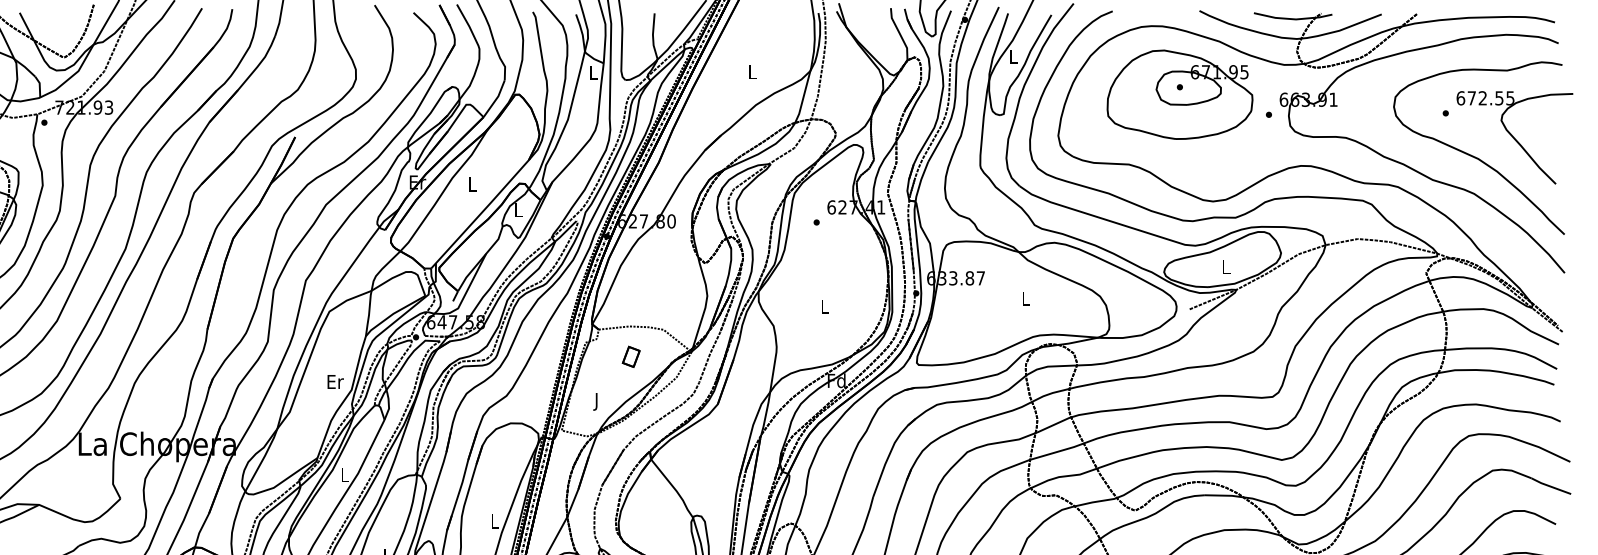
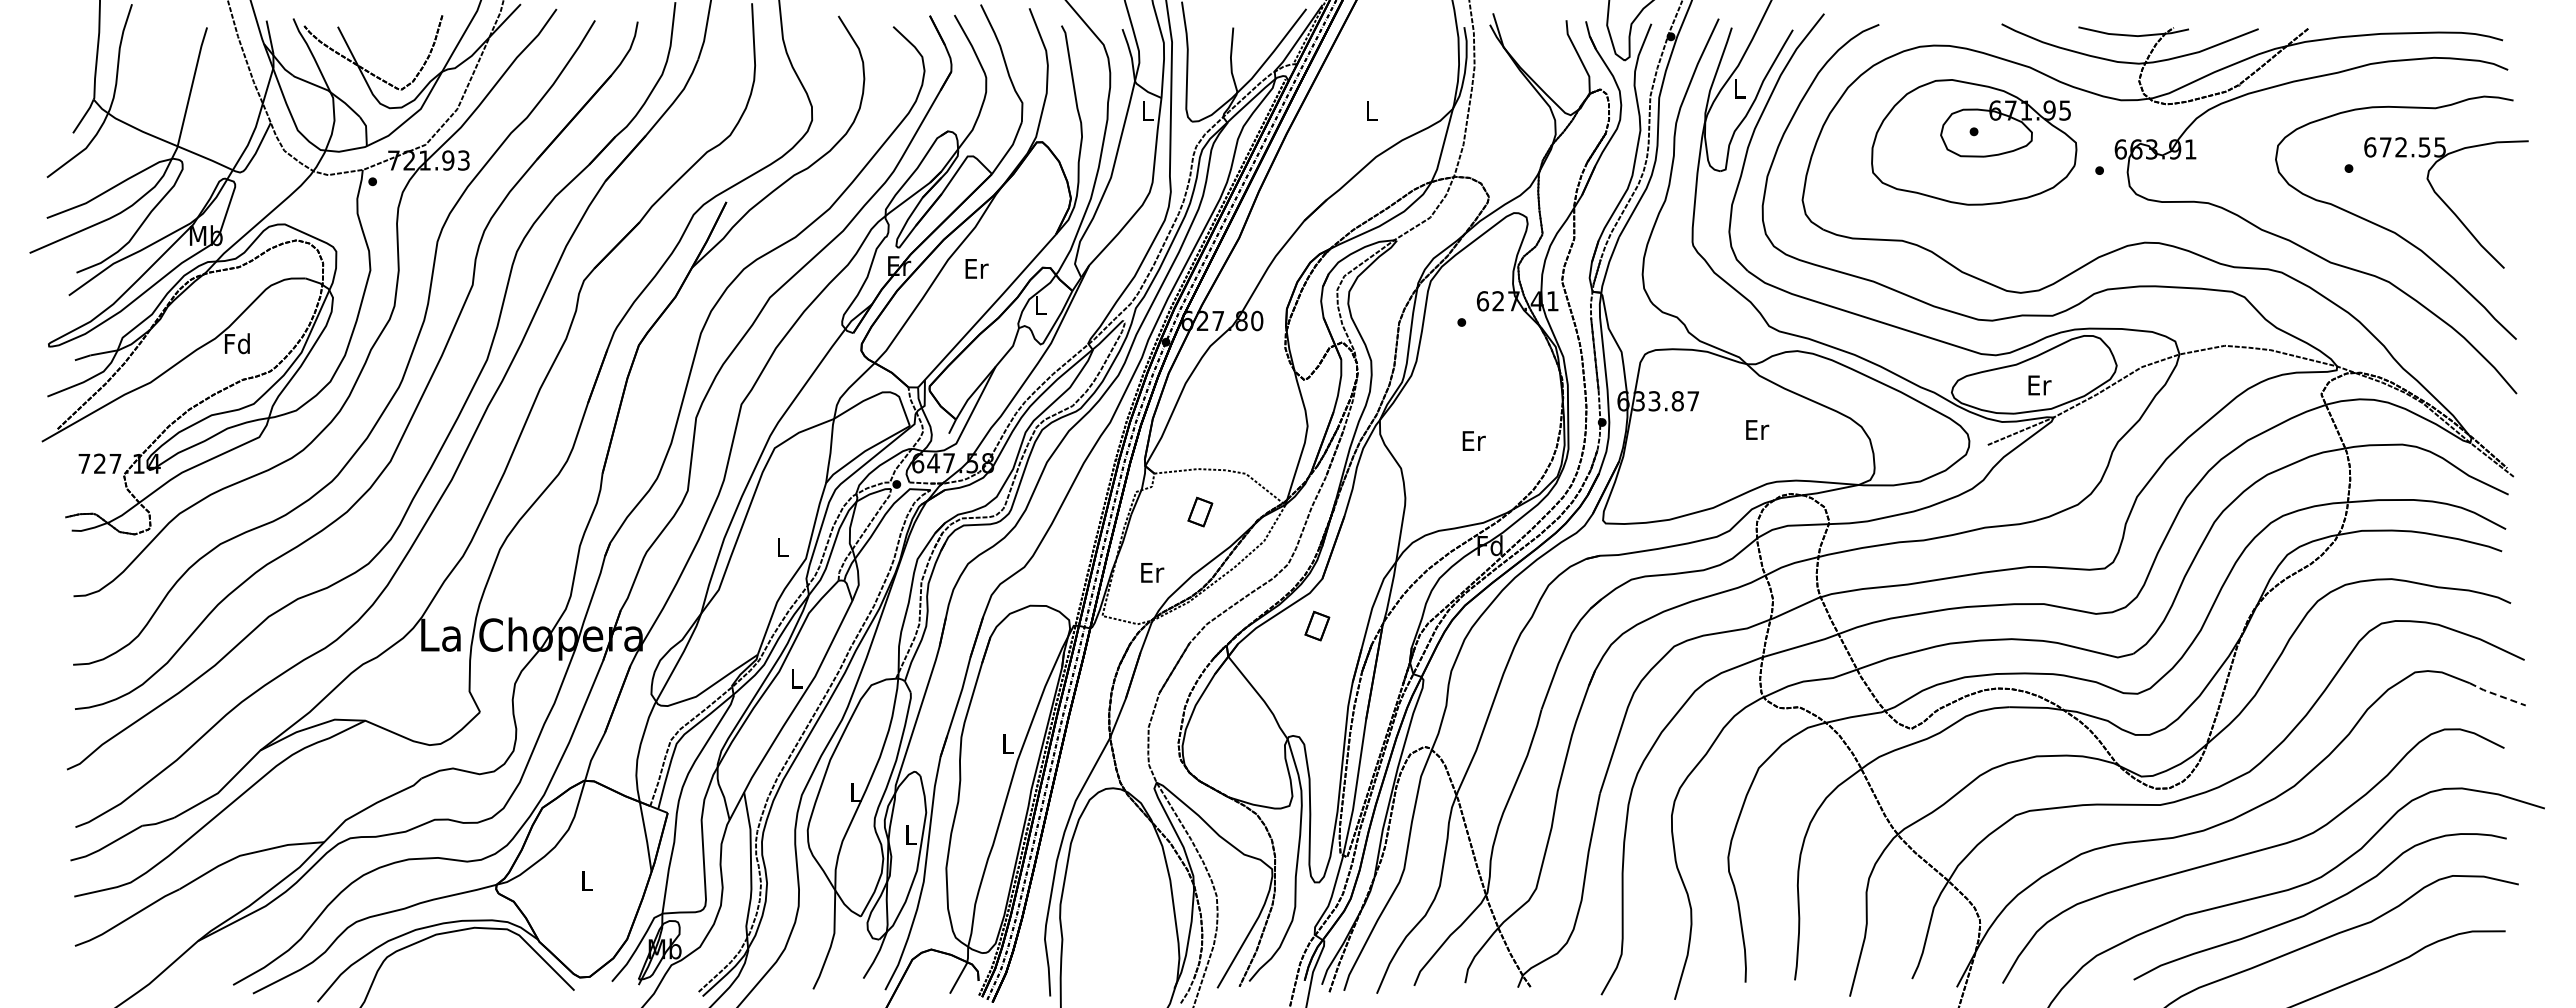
text: (472, 184) -> (976, 268), L -> Er
text: (1226, 267) -> (2039, 385), L -> Er
text: (1026, 298) -> (1757, 429), L -> Er
text: (824, 306) -> (1473, 440), L -> Er
text: (335, 382) -> (783, 547), Er -> L
text: (597, 401) -> (1152, 575), J -> Er
part: (714, 437) -> (1317, 625), added
line: (1550, 486) -> (2496, 694), solid -> dashed

